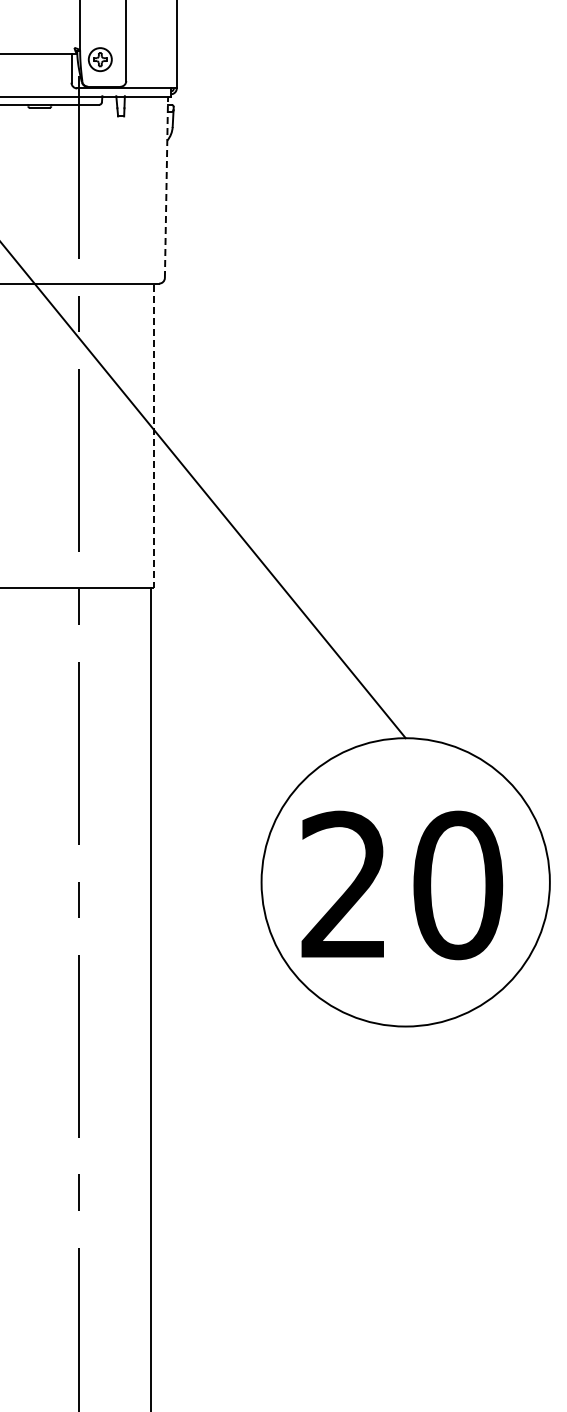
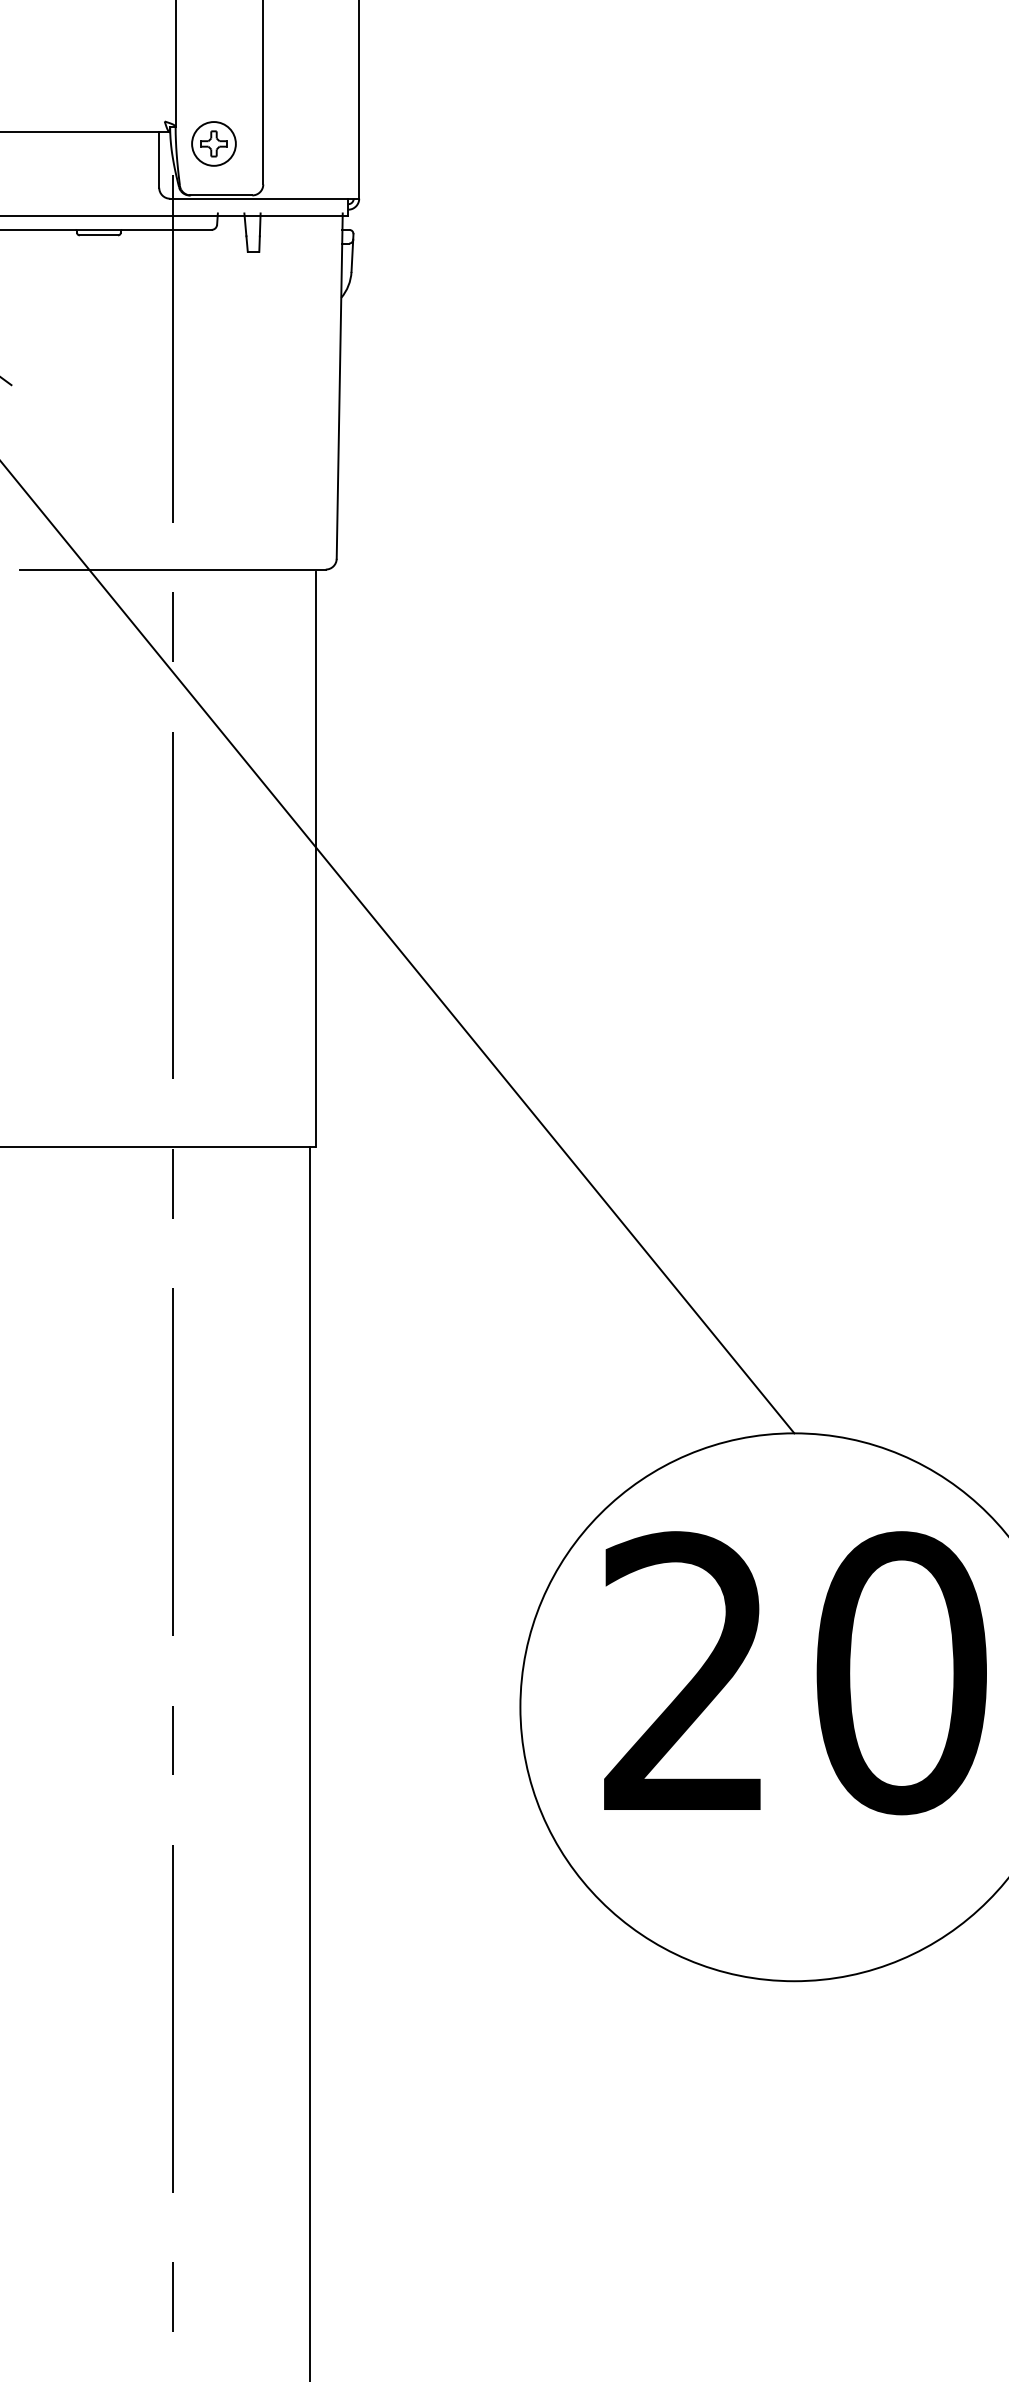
line: (166, 187) -> (339, 386), dashed -> solid
line: (154, 436) -> (316, 860), dashed -> solid
text: (402, 885) -> (795, 1673), moved

